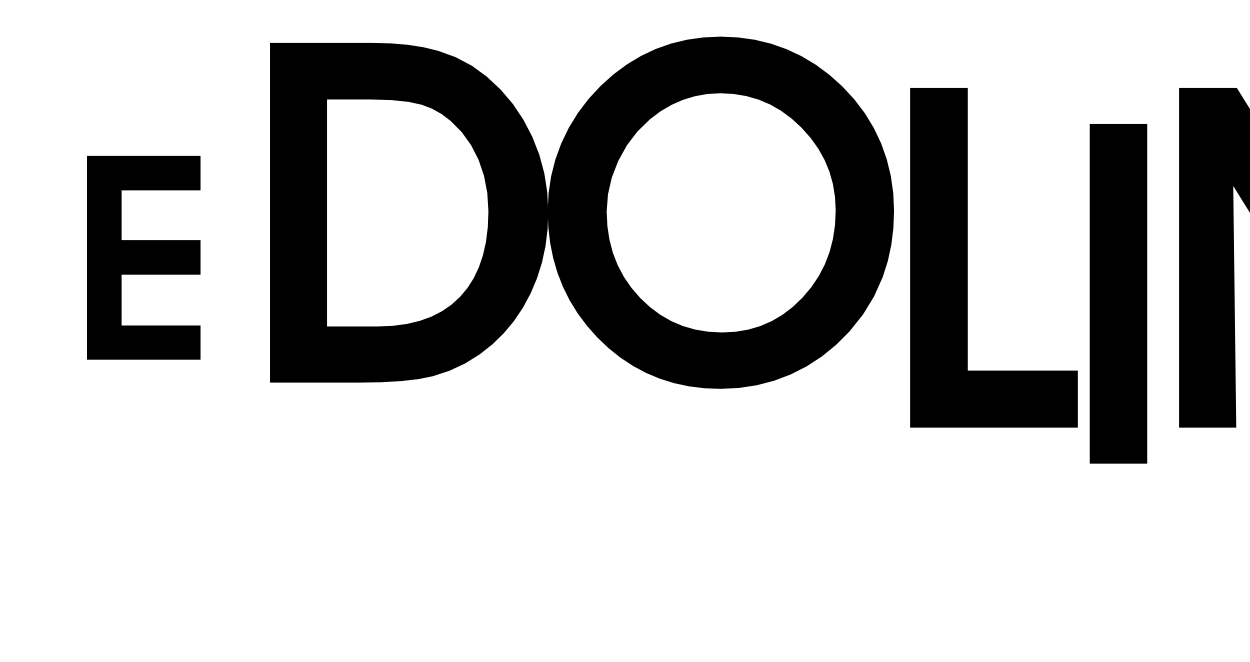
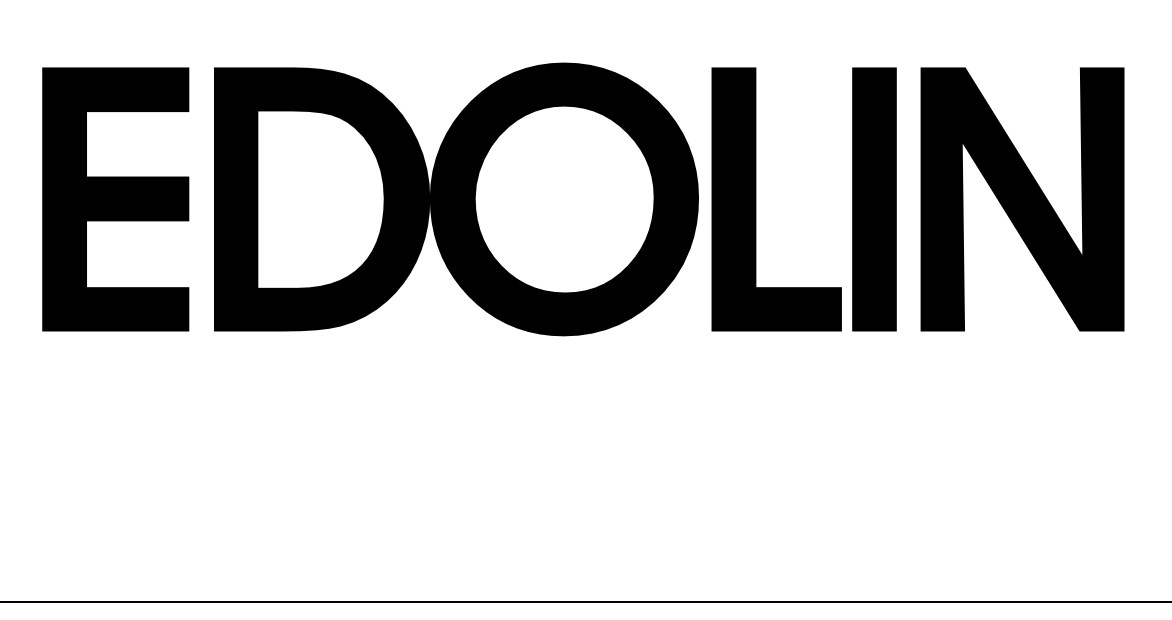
part: (582, 212) -> (456, 199), moved
part: (143, 257) -> (115, 199), size x1.67
part: (1118, 293) -> (874, 199), moved

